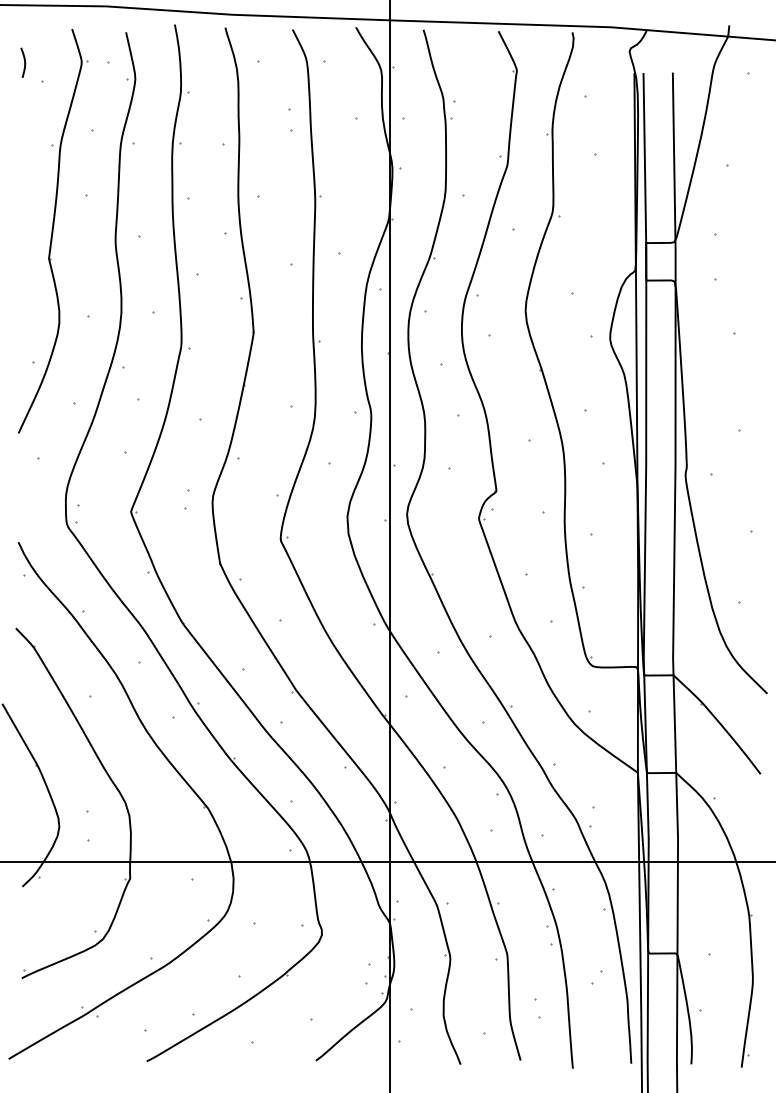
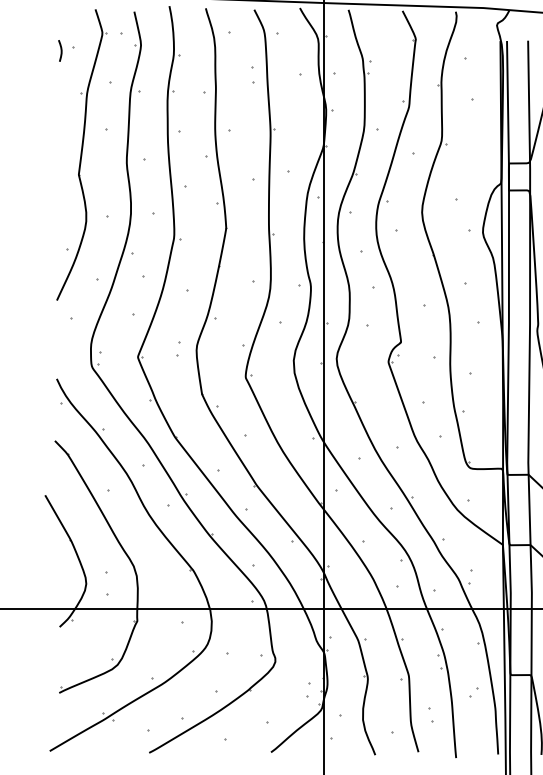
curve: (24, 62) -> (61, 50), moved

